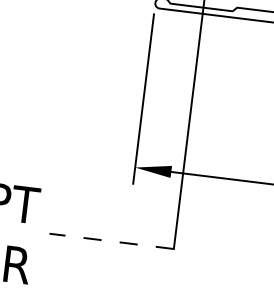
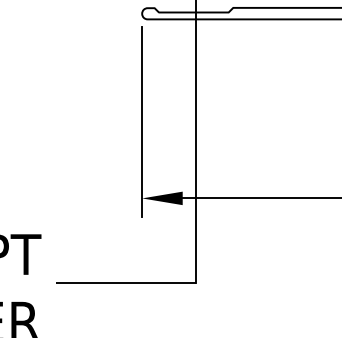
line: (111, 241) -> (126, 283), dashed -> solid

